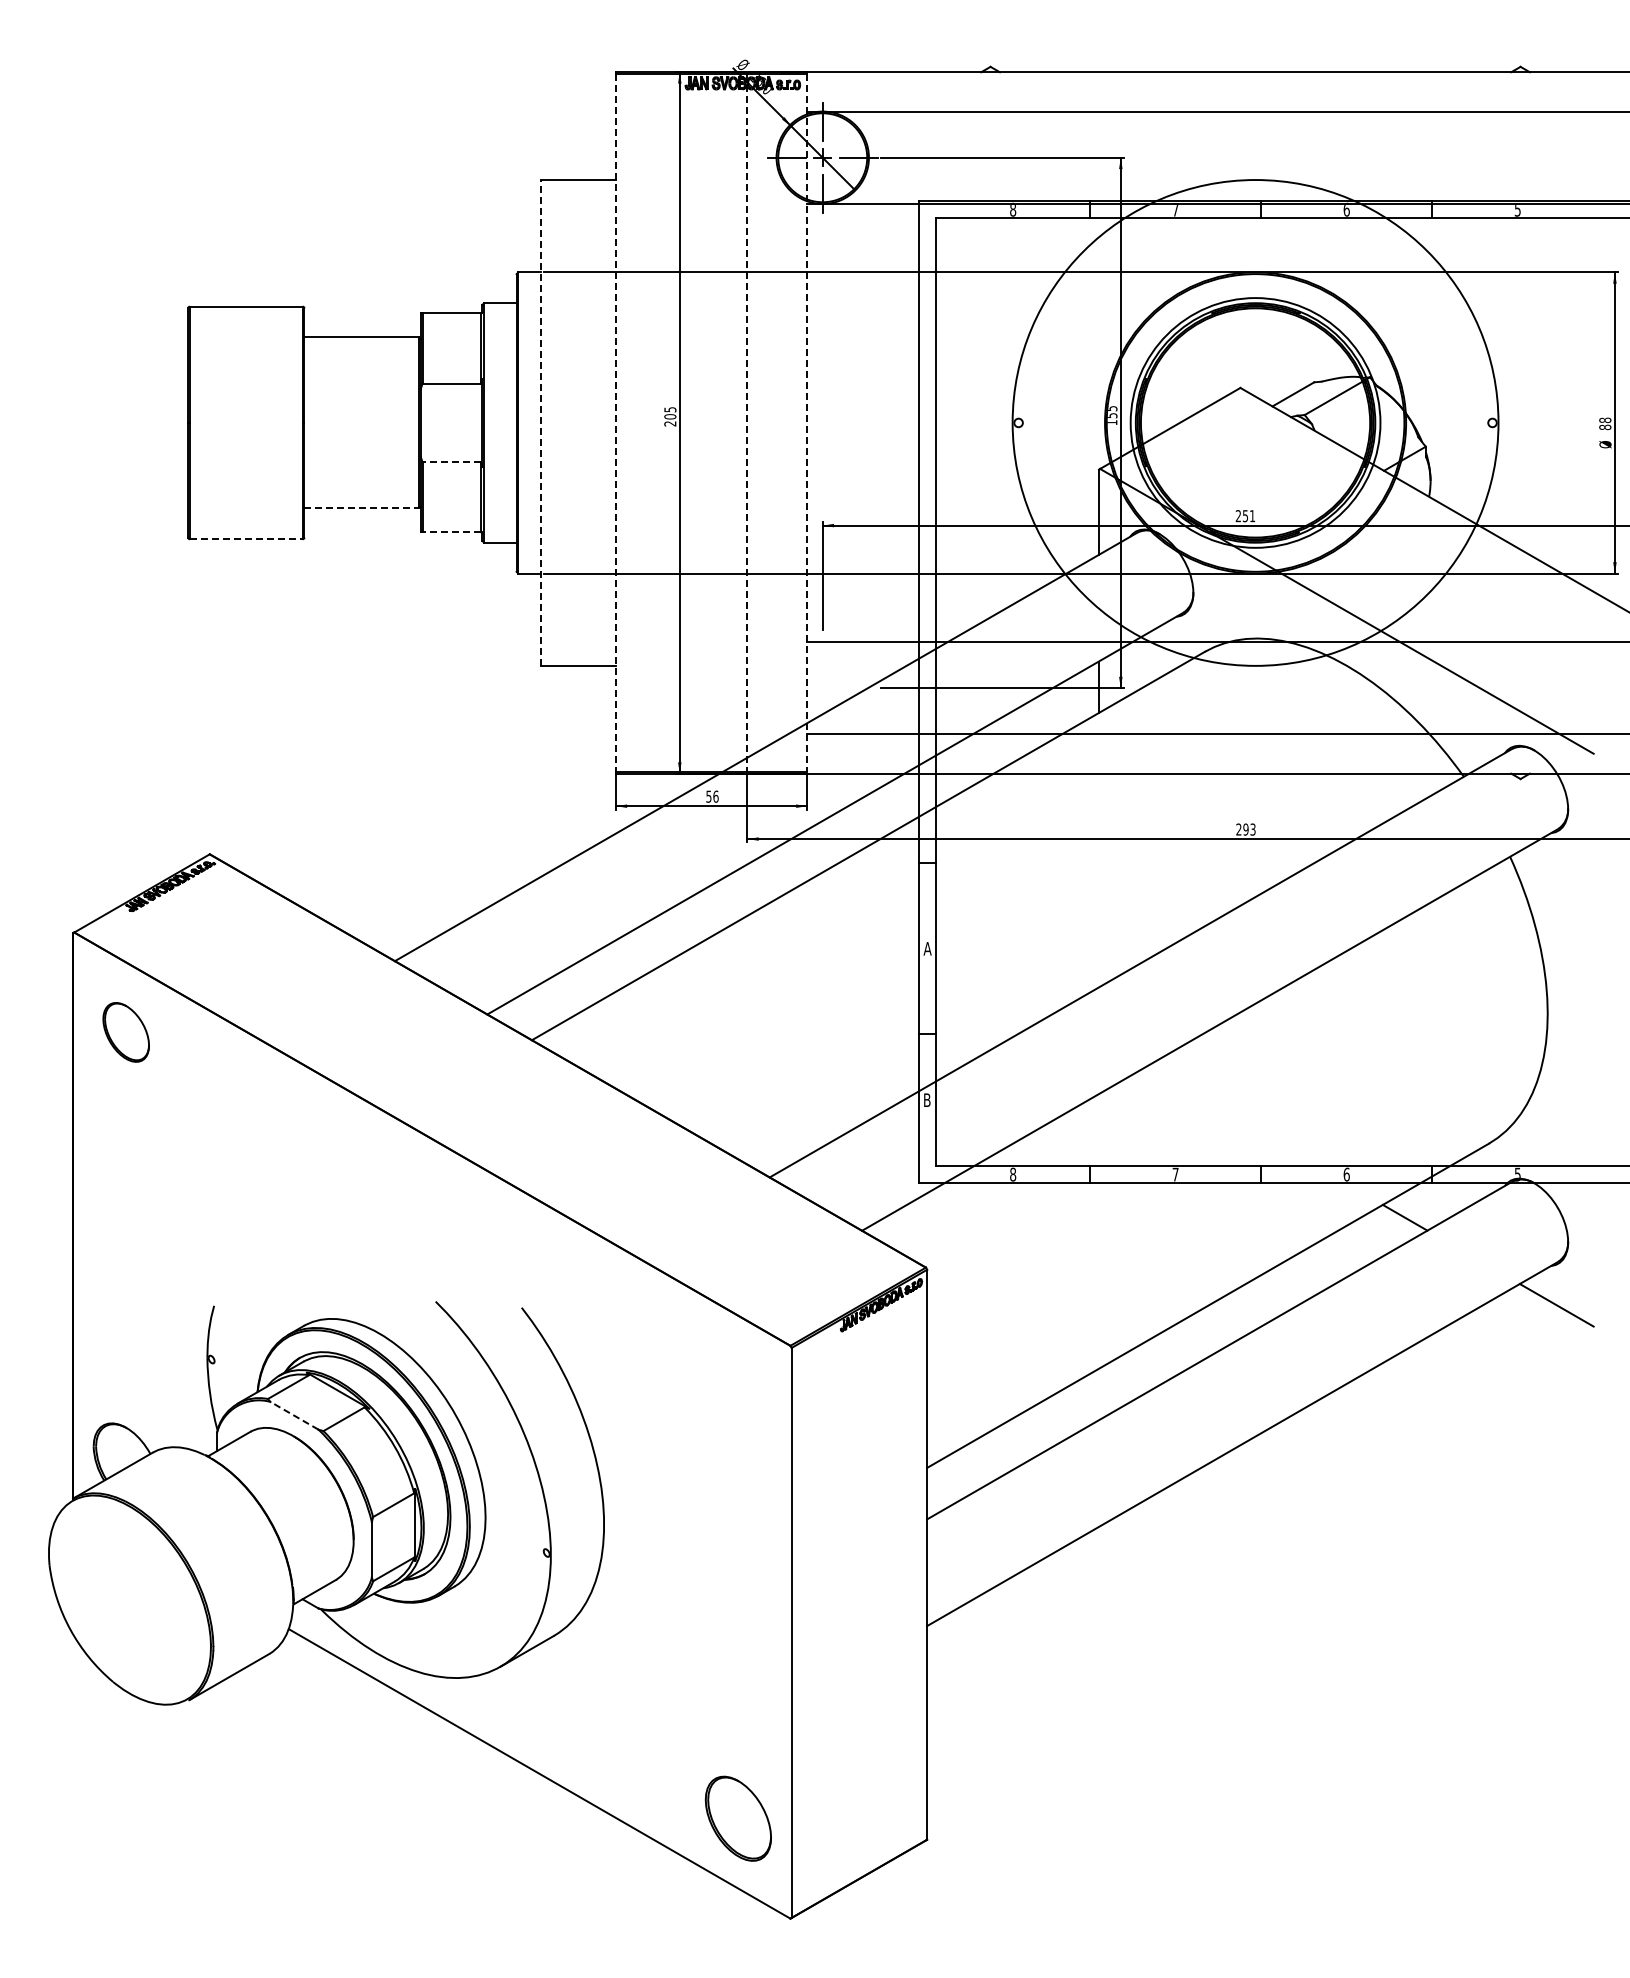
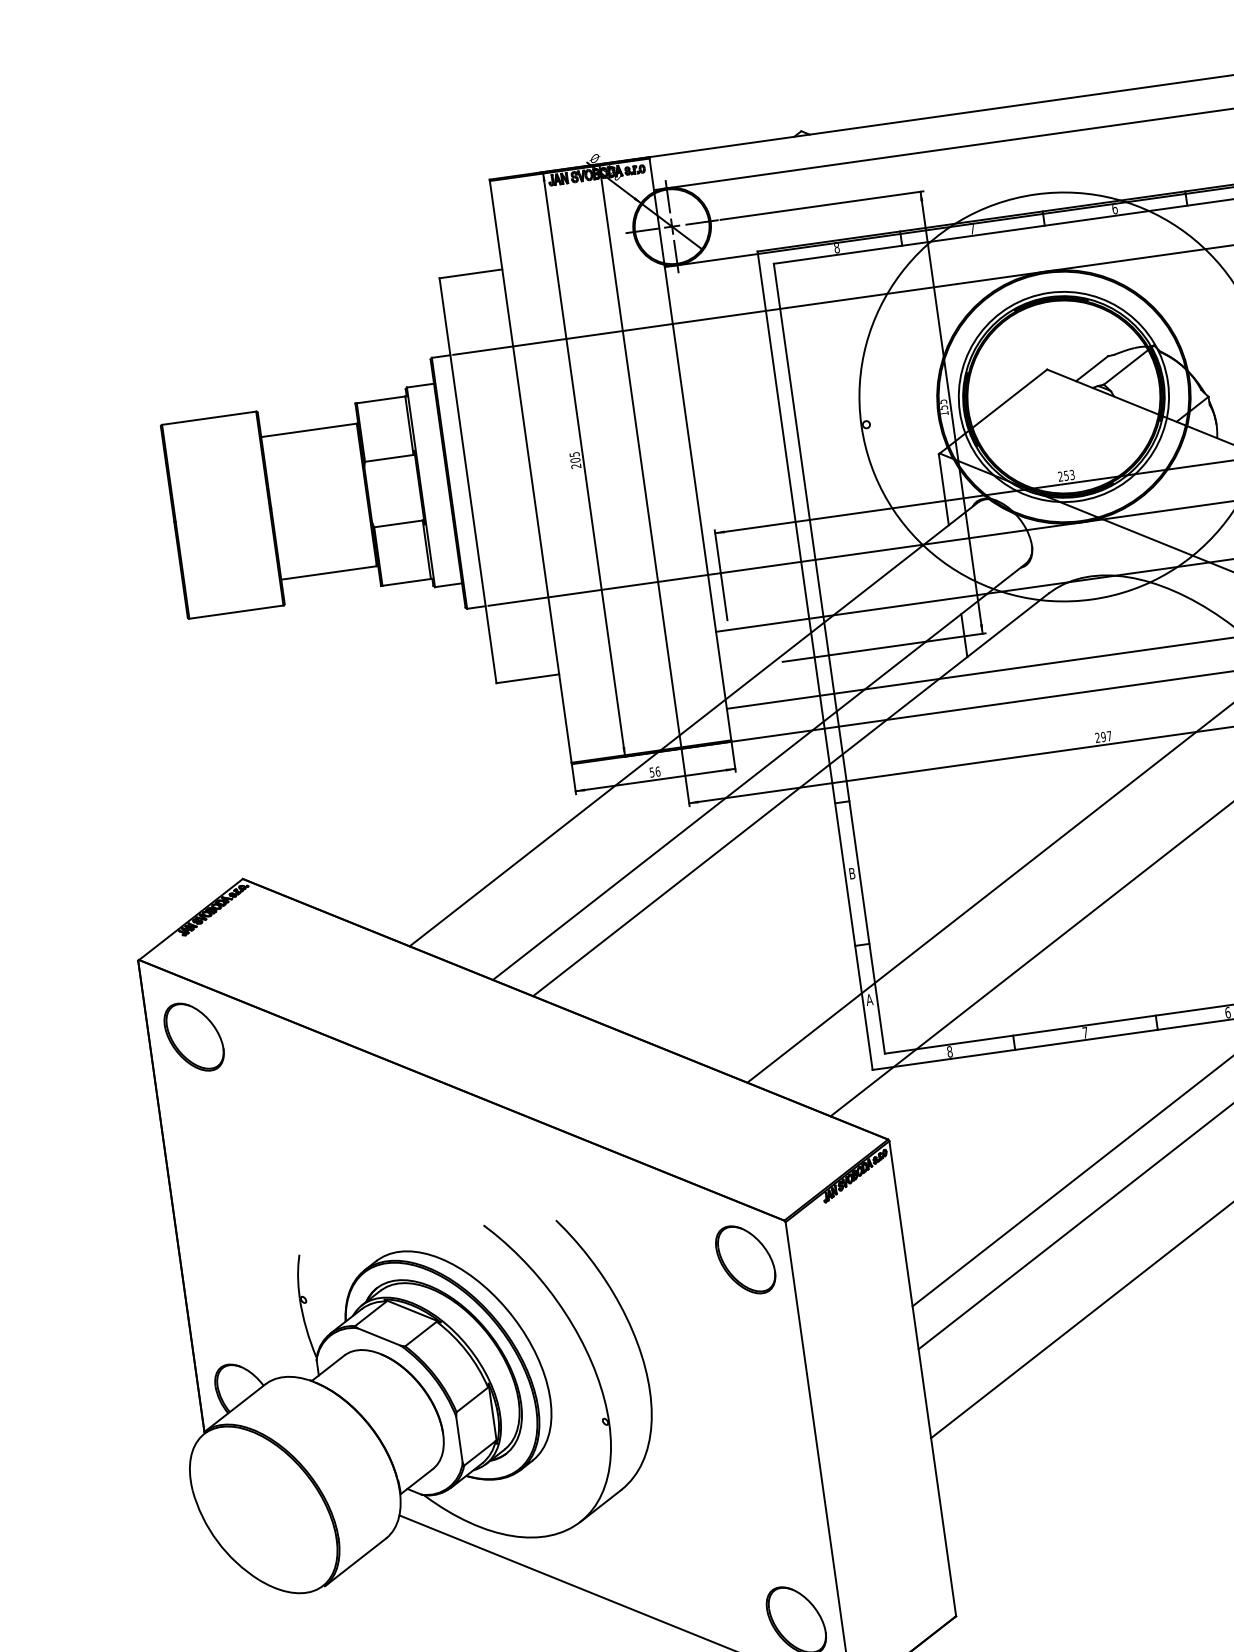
line: (540, 422) -> (467, 480), dashed -> solid
line: (615, 422) -> (530, 471), dashed -> solid
line: (747, 422) -> (640, 456), dashed -> solid
line: (807, 422) -> (690, 449), dashed -> solid
line: (451, 462) -> (398, 524), dashed -> solid
line: (362, 508) -> (329, 572), dashed -> solid
text: (1252, 516) -> (1072, 475), 251 -> 253
line: (451, 532) -> (406, 582), dashed -> solid
line: (246, 539) -> (236, 612), dashed -> solid
text: (1252, 829) -> (1108, 736), 293 -> 297
text: (927, 948) -> (852, 873), A -> B
part: (125, 1032) -> (193, 1037), size x1.43
text: (927, 1099) -> (869, 999), B -> A
part: (737, 1385) -> (744, 1259), added
line: (294, 1415) -> (379, 1336), dashed -> solid

